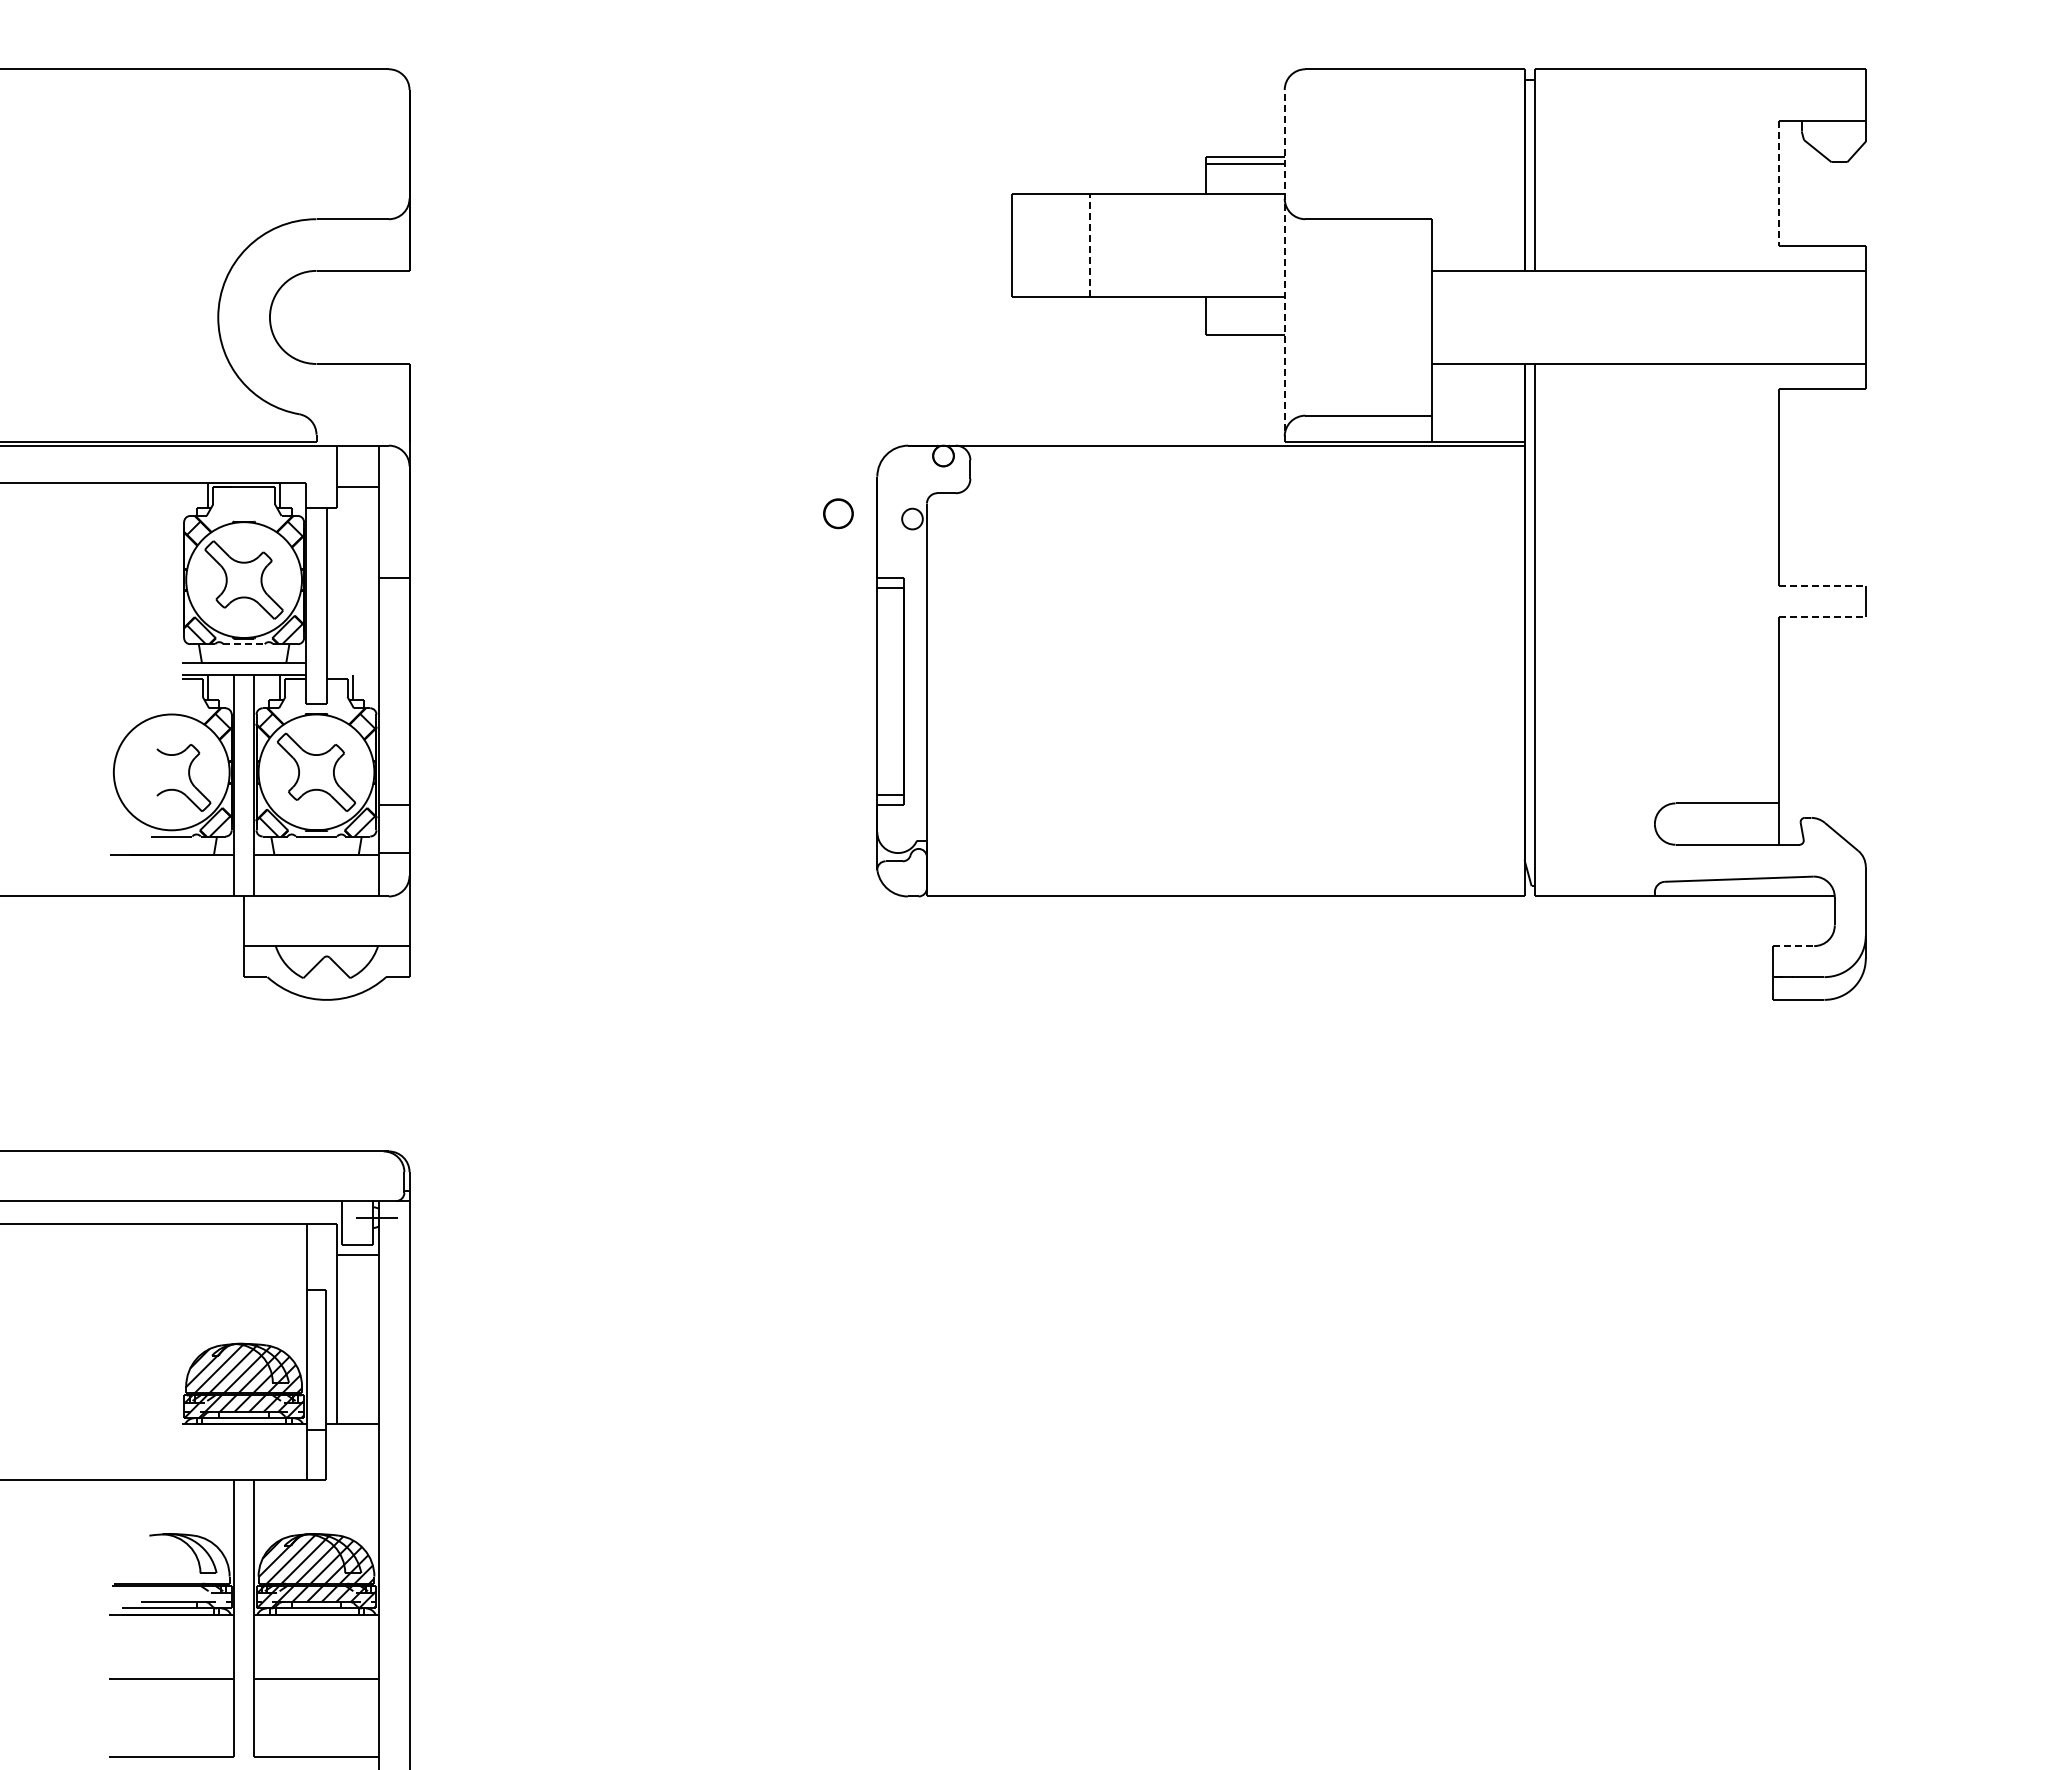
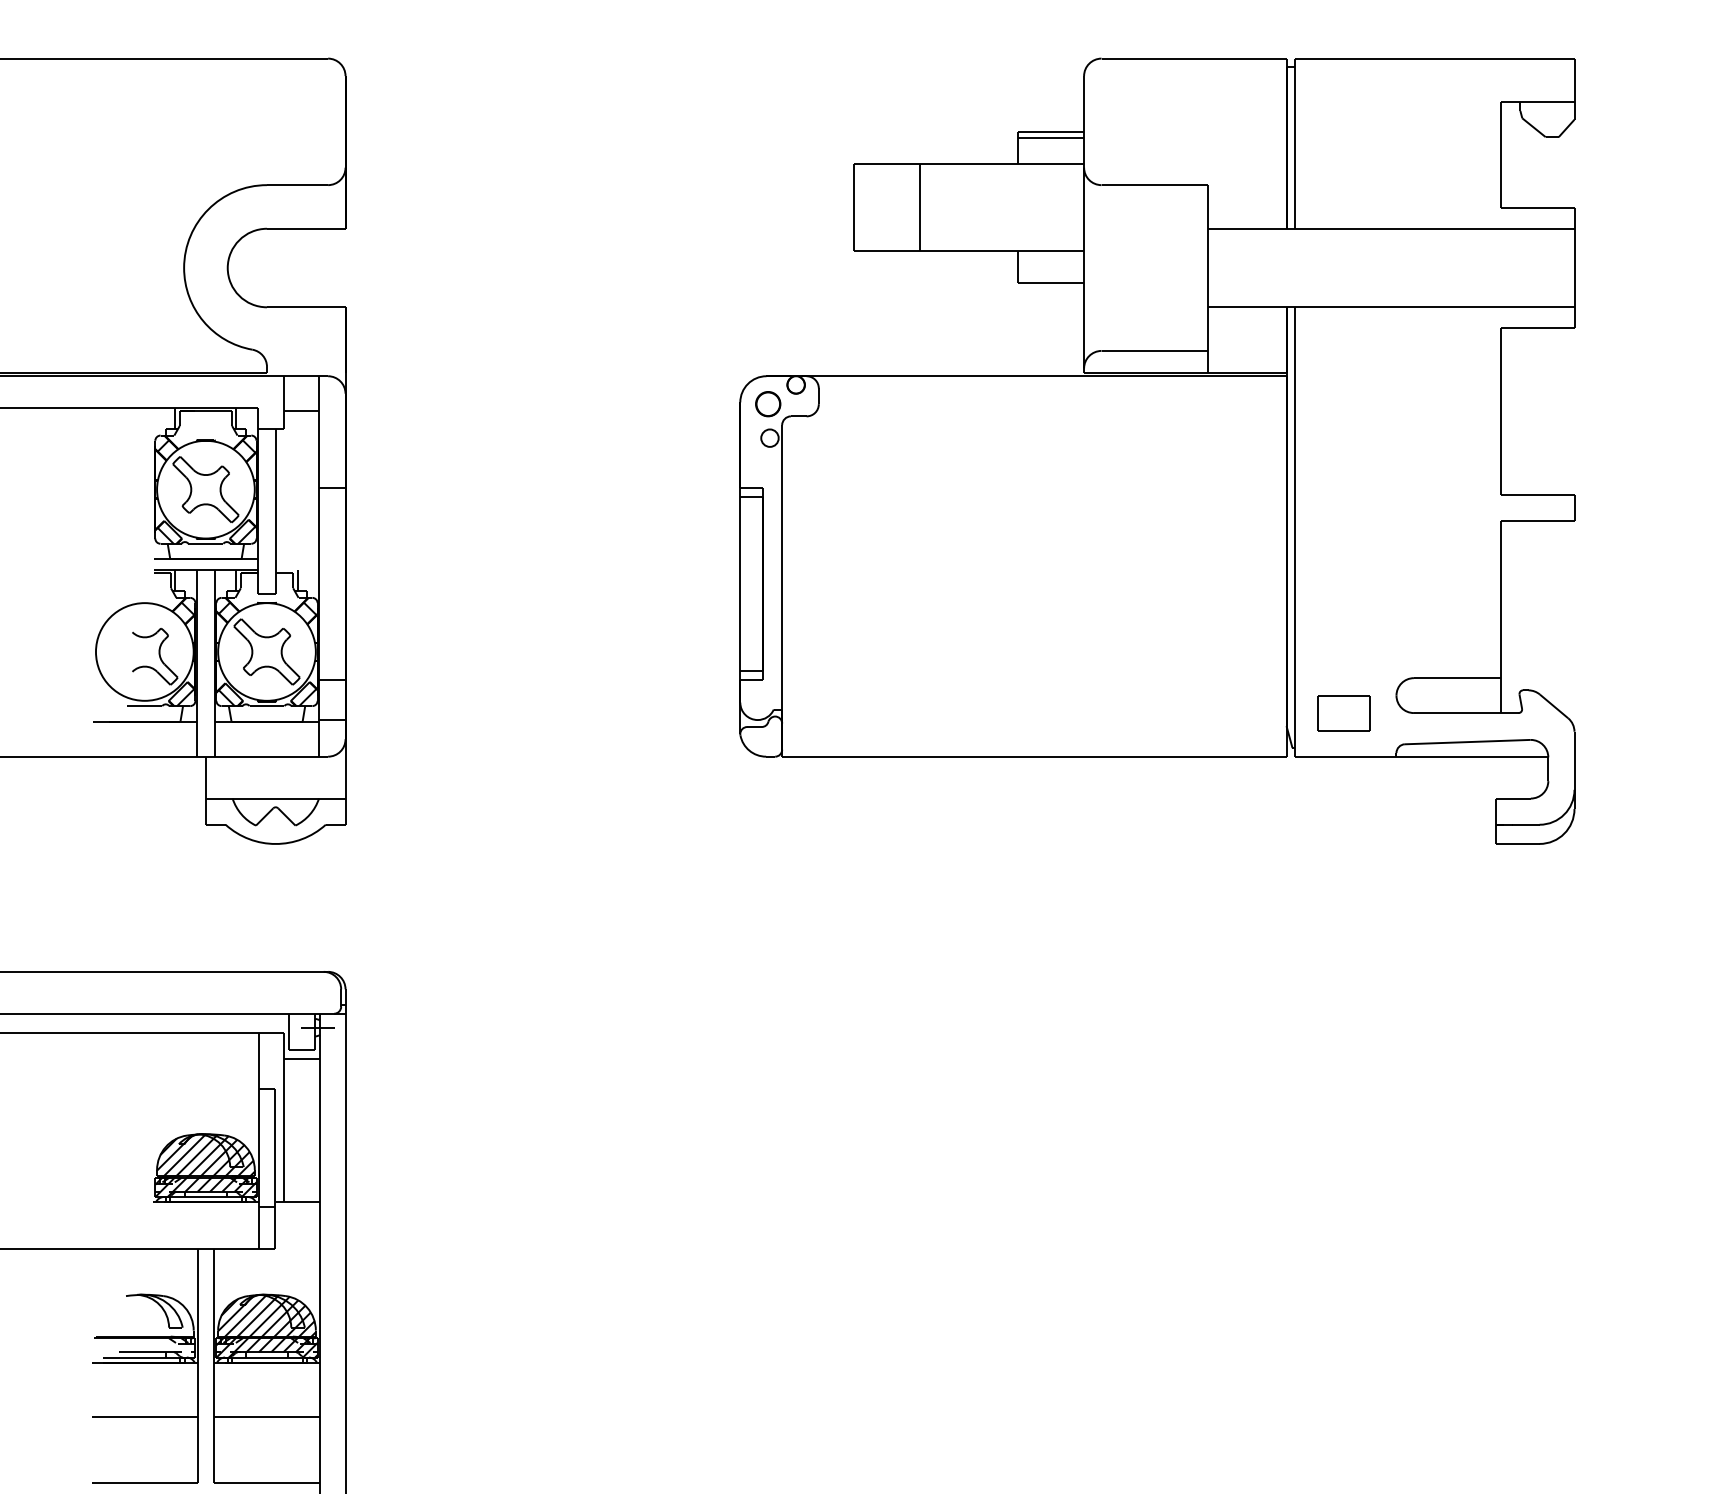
line: (1778, 183) -> (1500, 155), dashed -> solid
line: (1090, 245) -> (920, 207), dashed -> solid
line: (1284, 265) -> (1083, 224), dashed -> solid
part: (838, 513) -> (768, 403), moved
line: (1822, 586) -> (1537, 495), dashed -> solid
line: (1822, 617) -> (1537, 521), dashed -> solid
line: (244, 644) -> (206, 544), dashed -> solid
part: (1592, 844) -> (1343, 712), added
line: (1793, 946) -> (1513, 798), dashed -> solid

